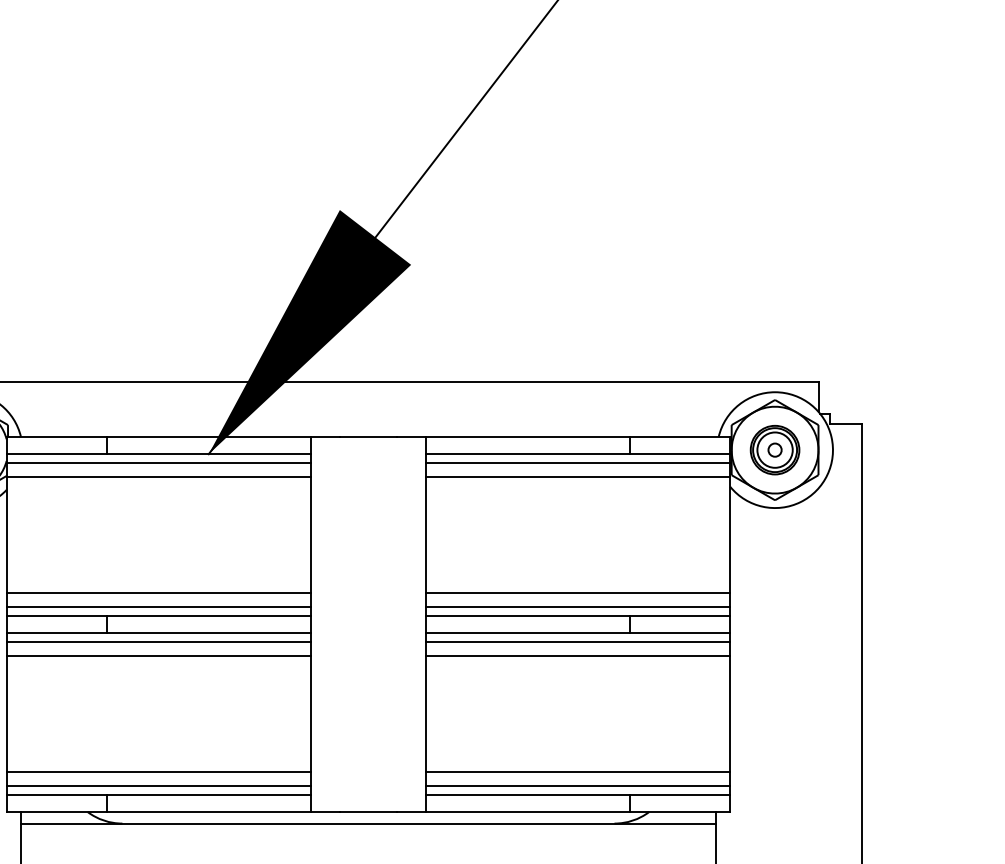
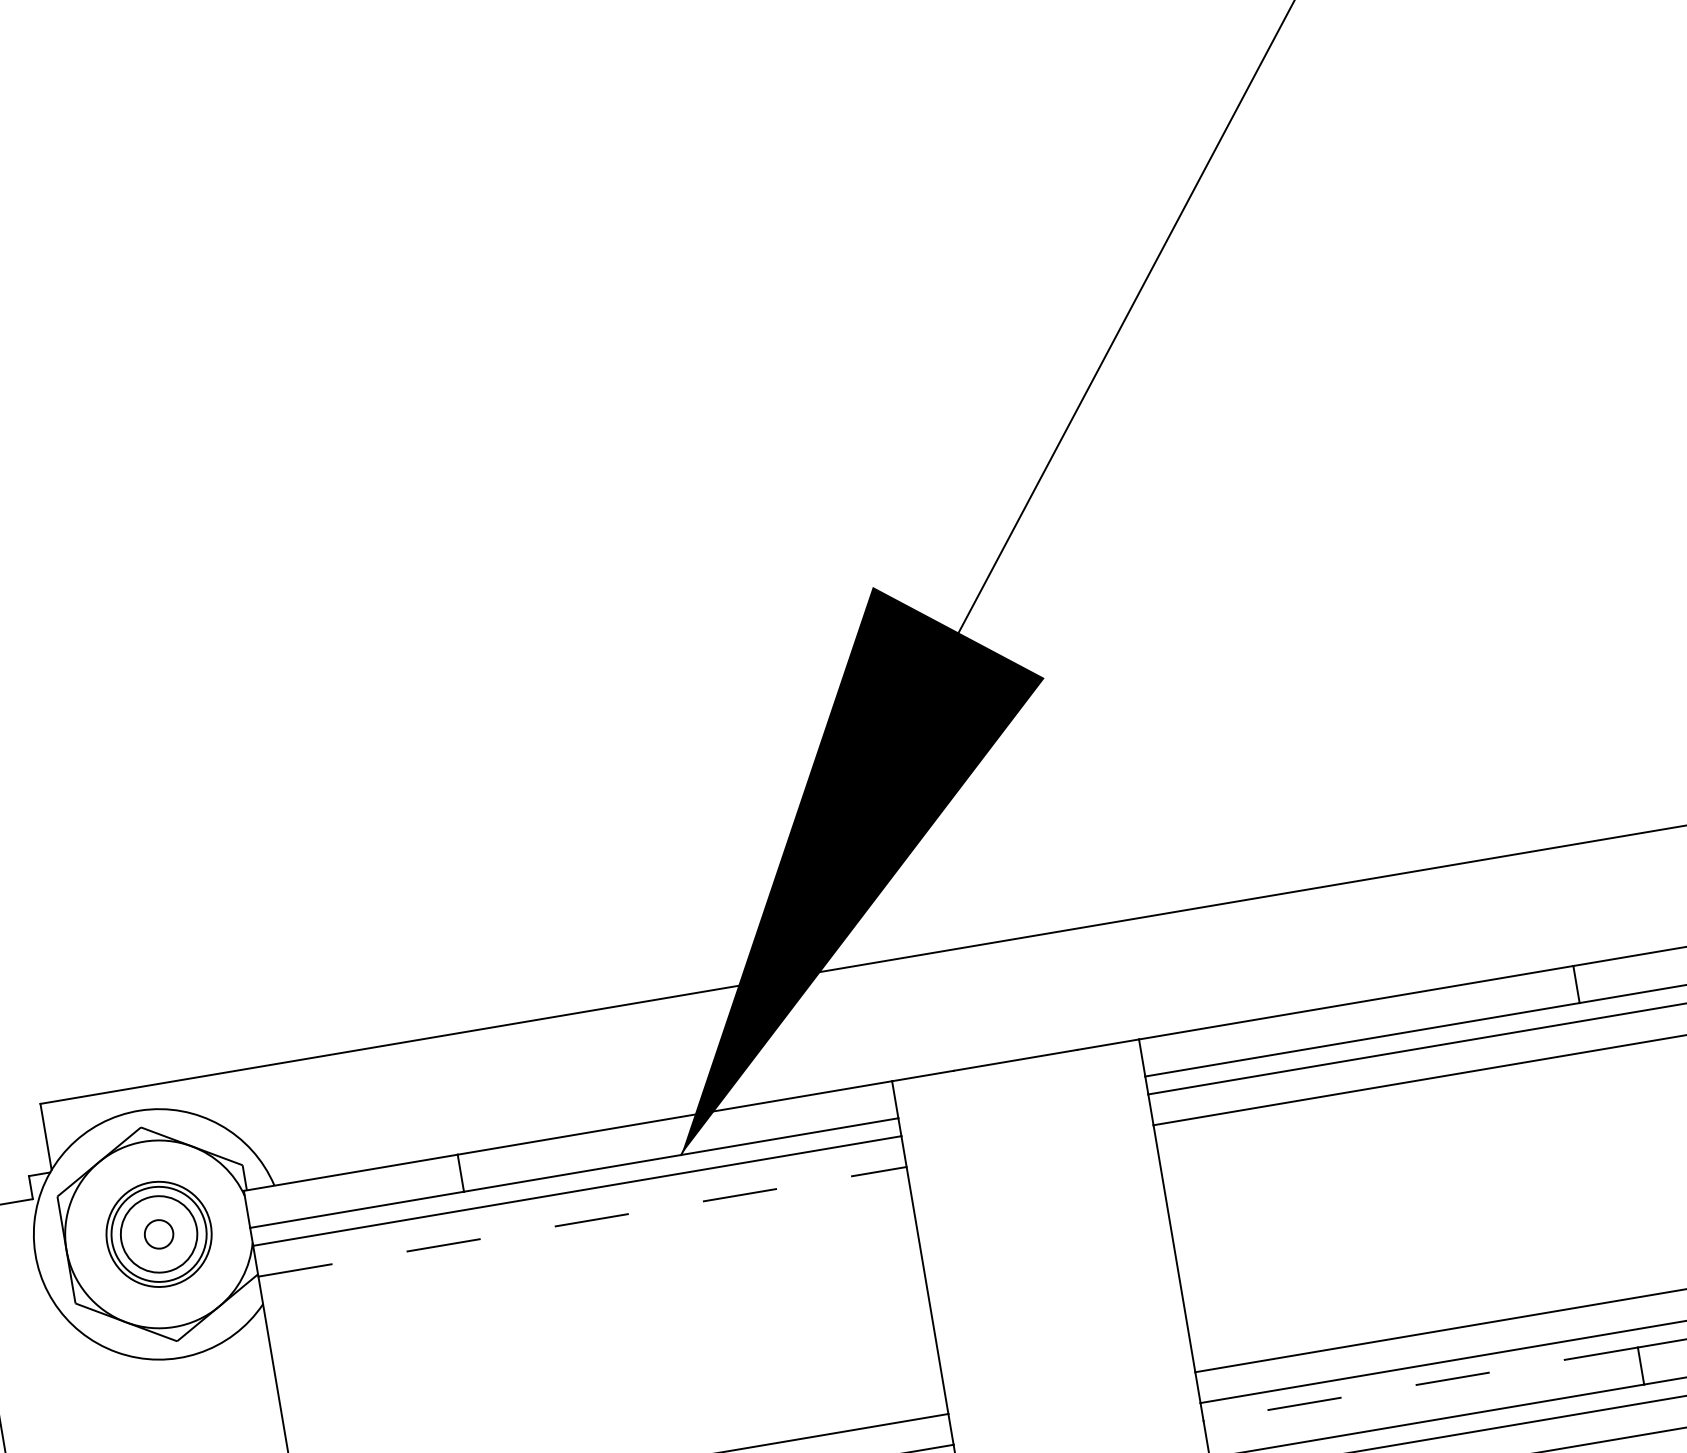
line: (158, 477) -> (582, 1222), solid -> dashed
line: (528, 615) -> (1421, 1383), solid -> dashed

